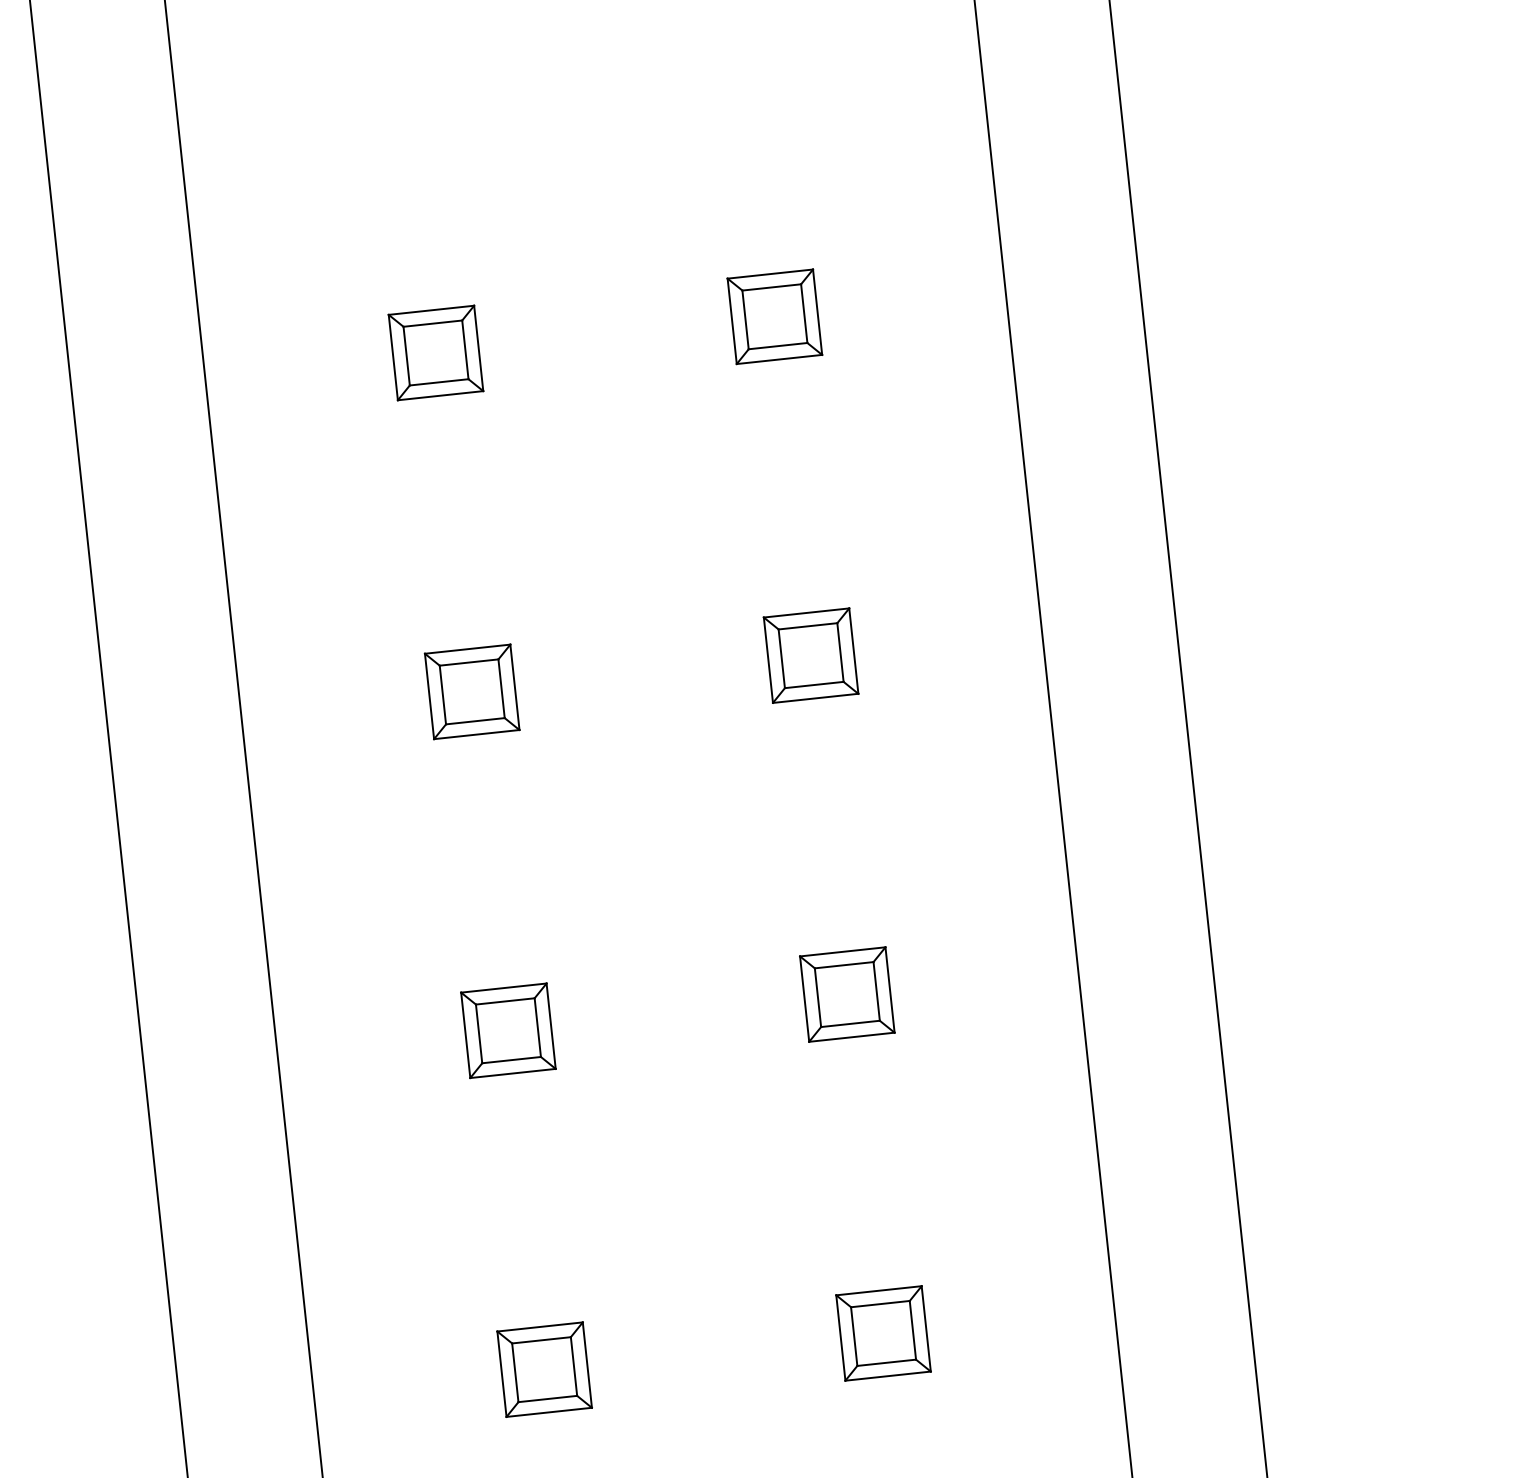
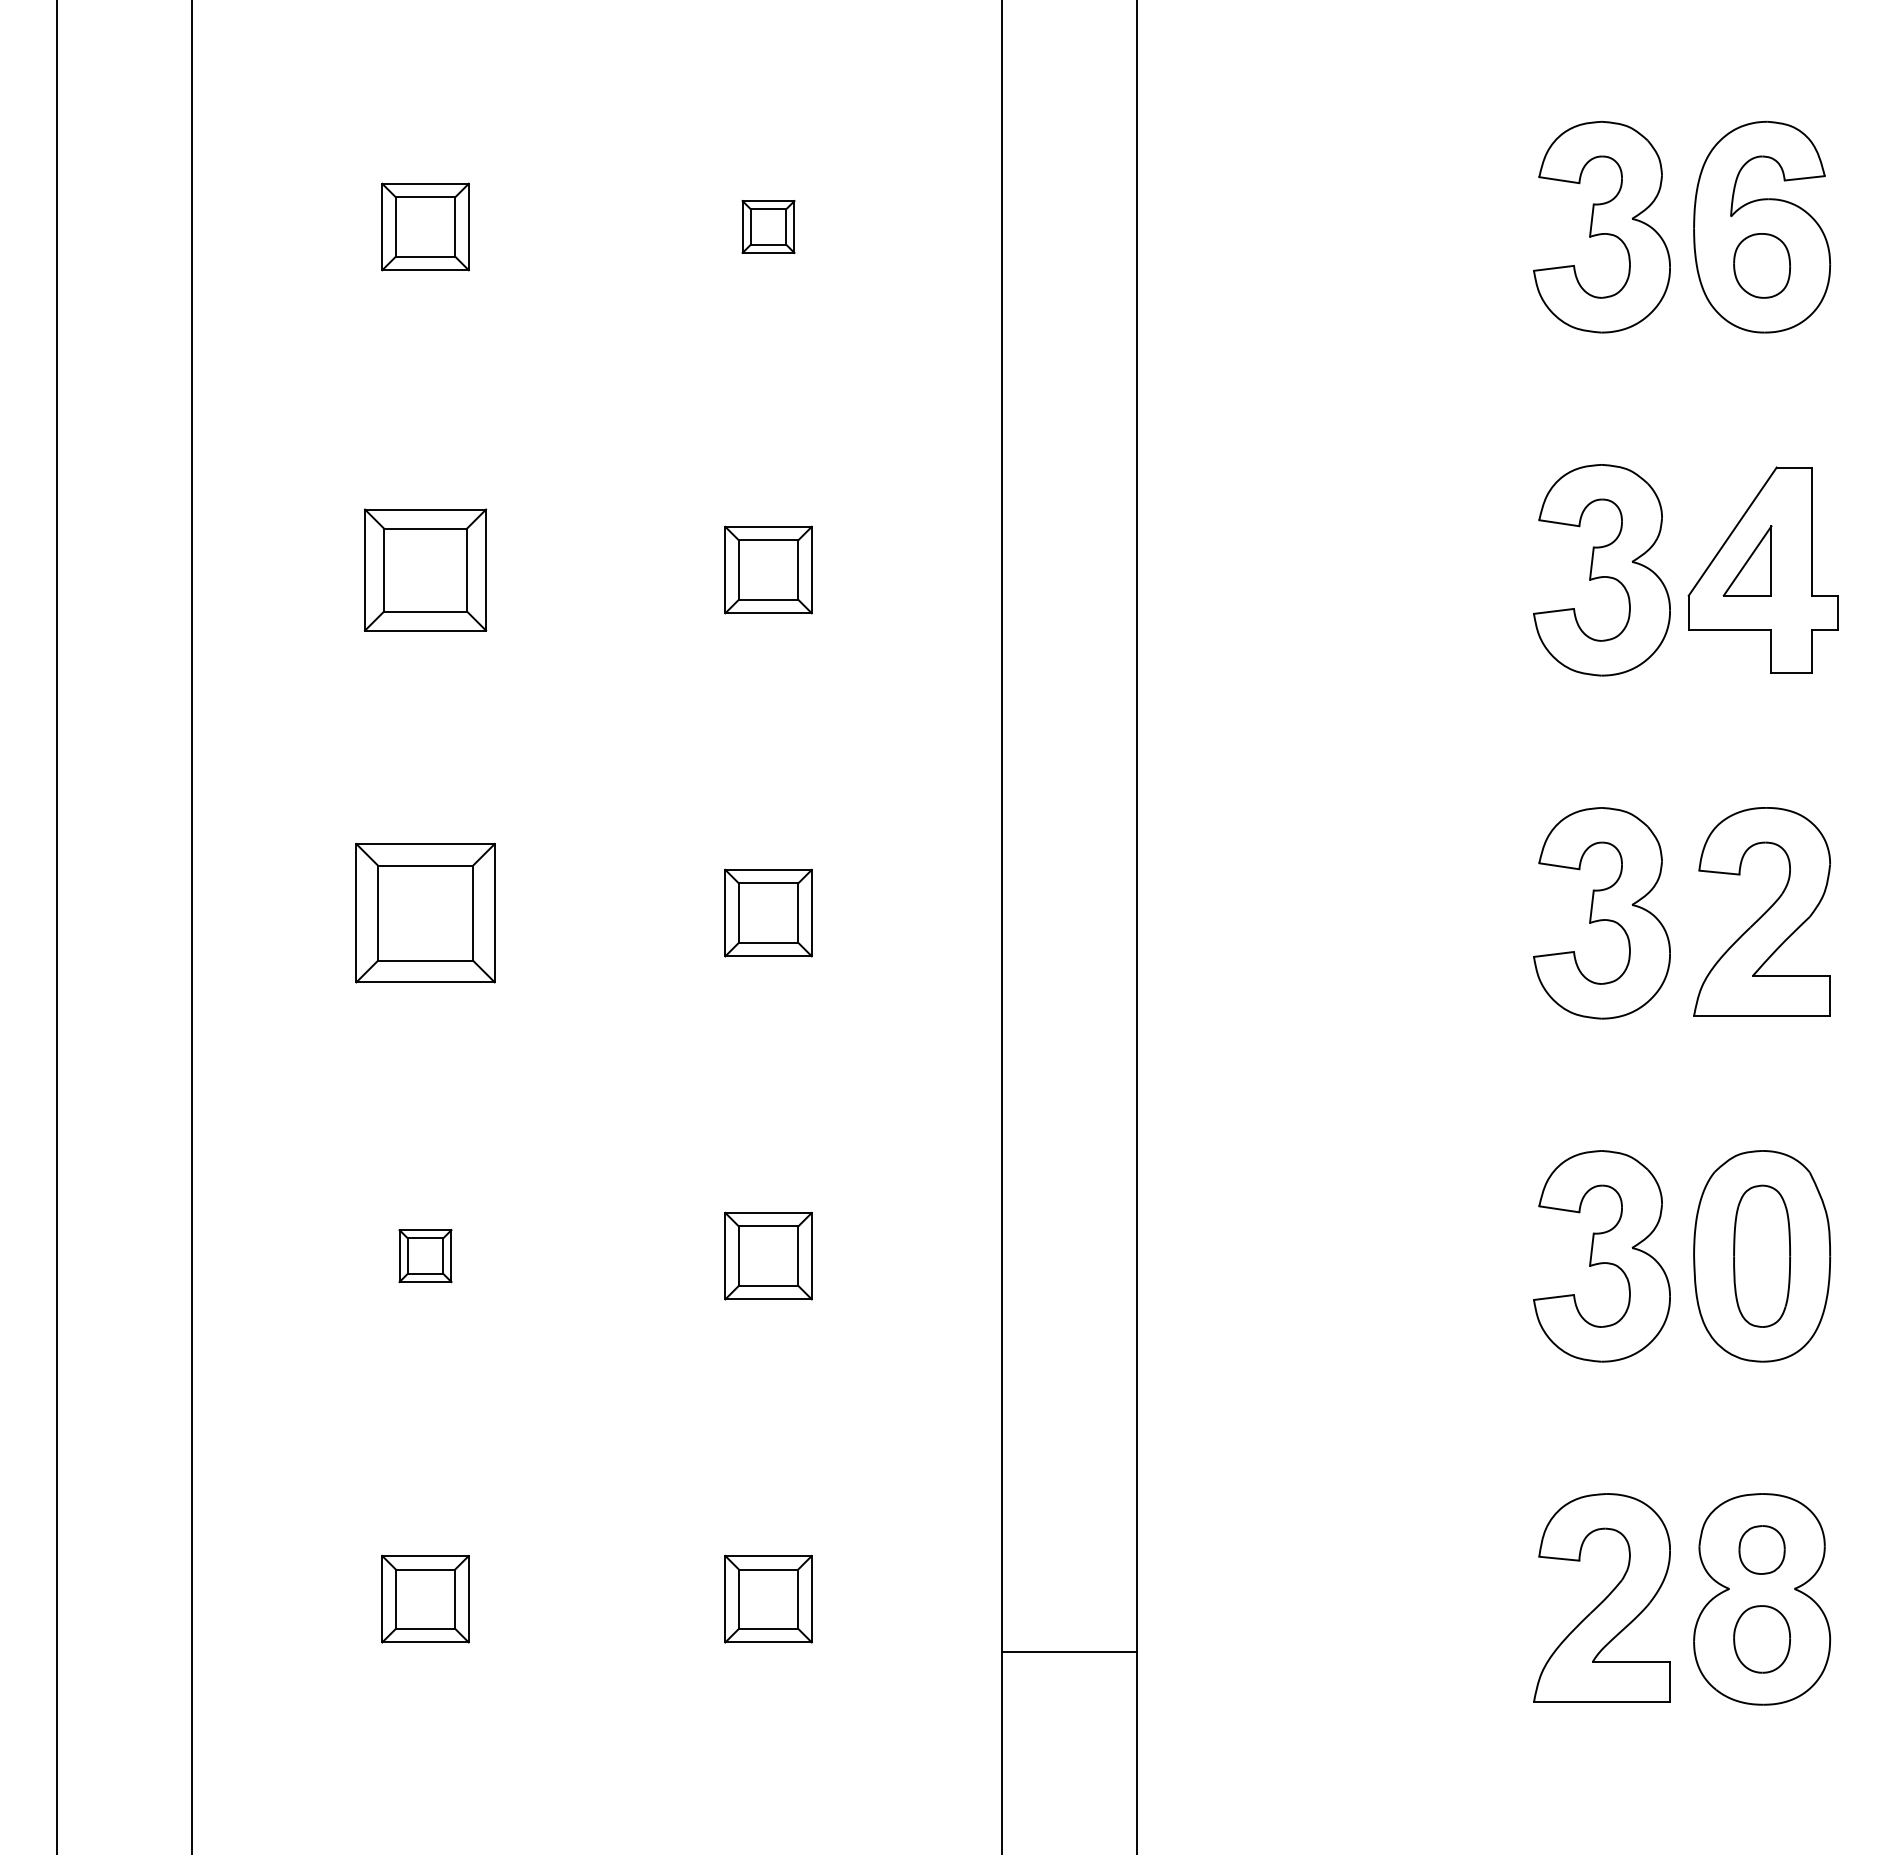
part: (774, 316) -> (768, 226), size x0.6
part: (472, 691) -> (425, 569), size x1.4
part: (508, 1030) -> (425, 912), size x1.6
part: (544, 1369) -> (425, 1255), size x0.6

